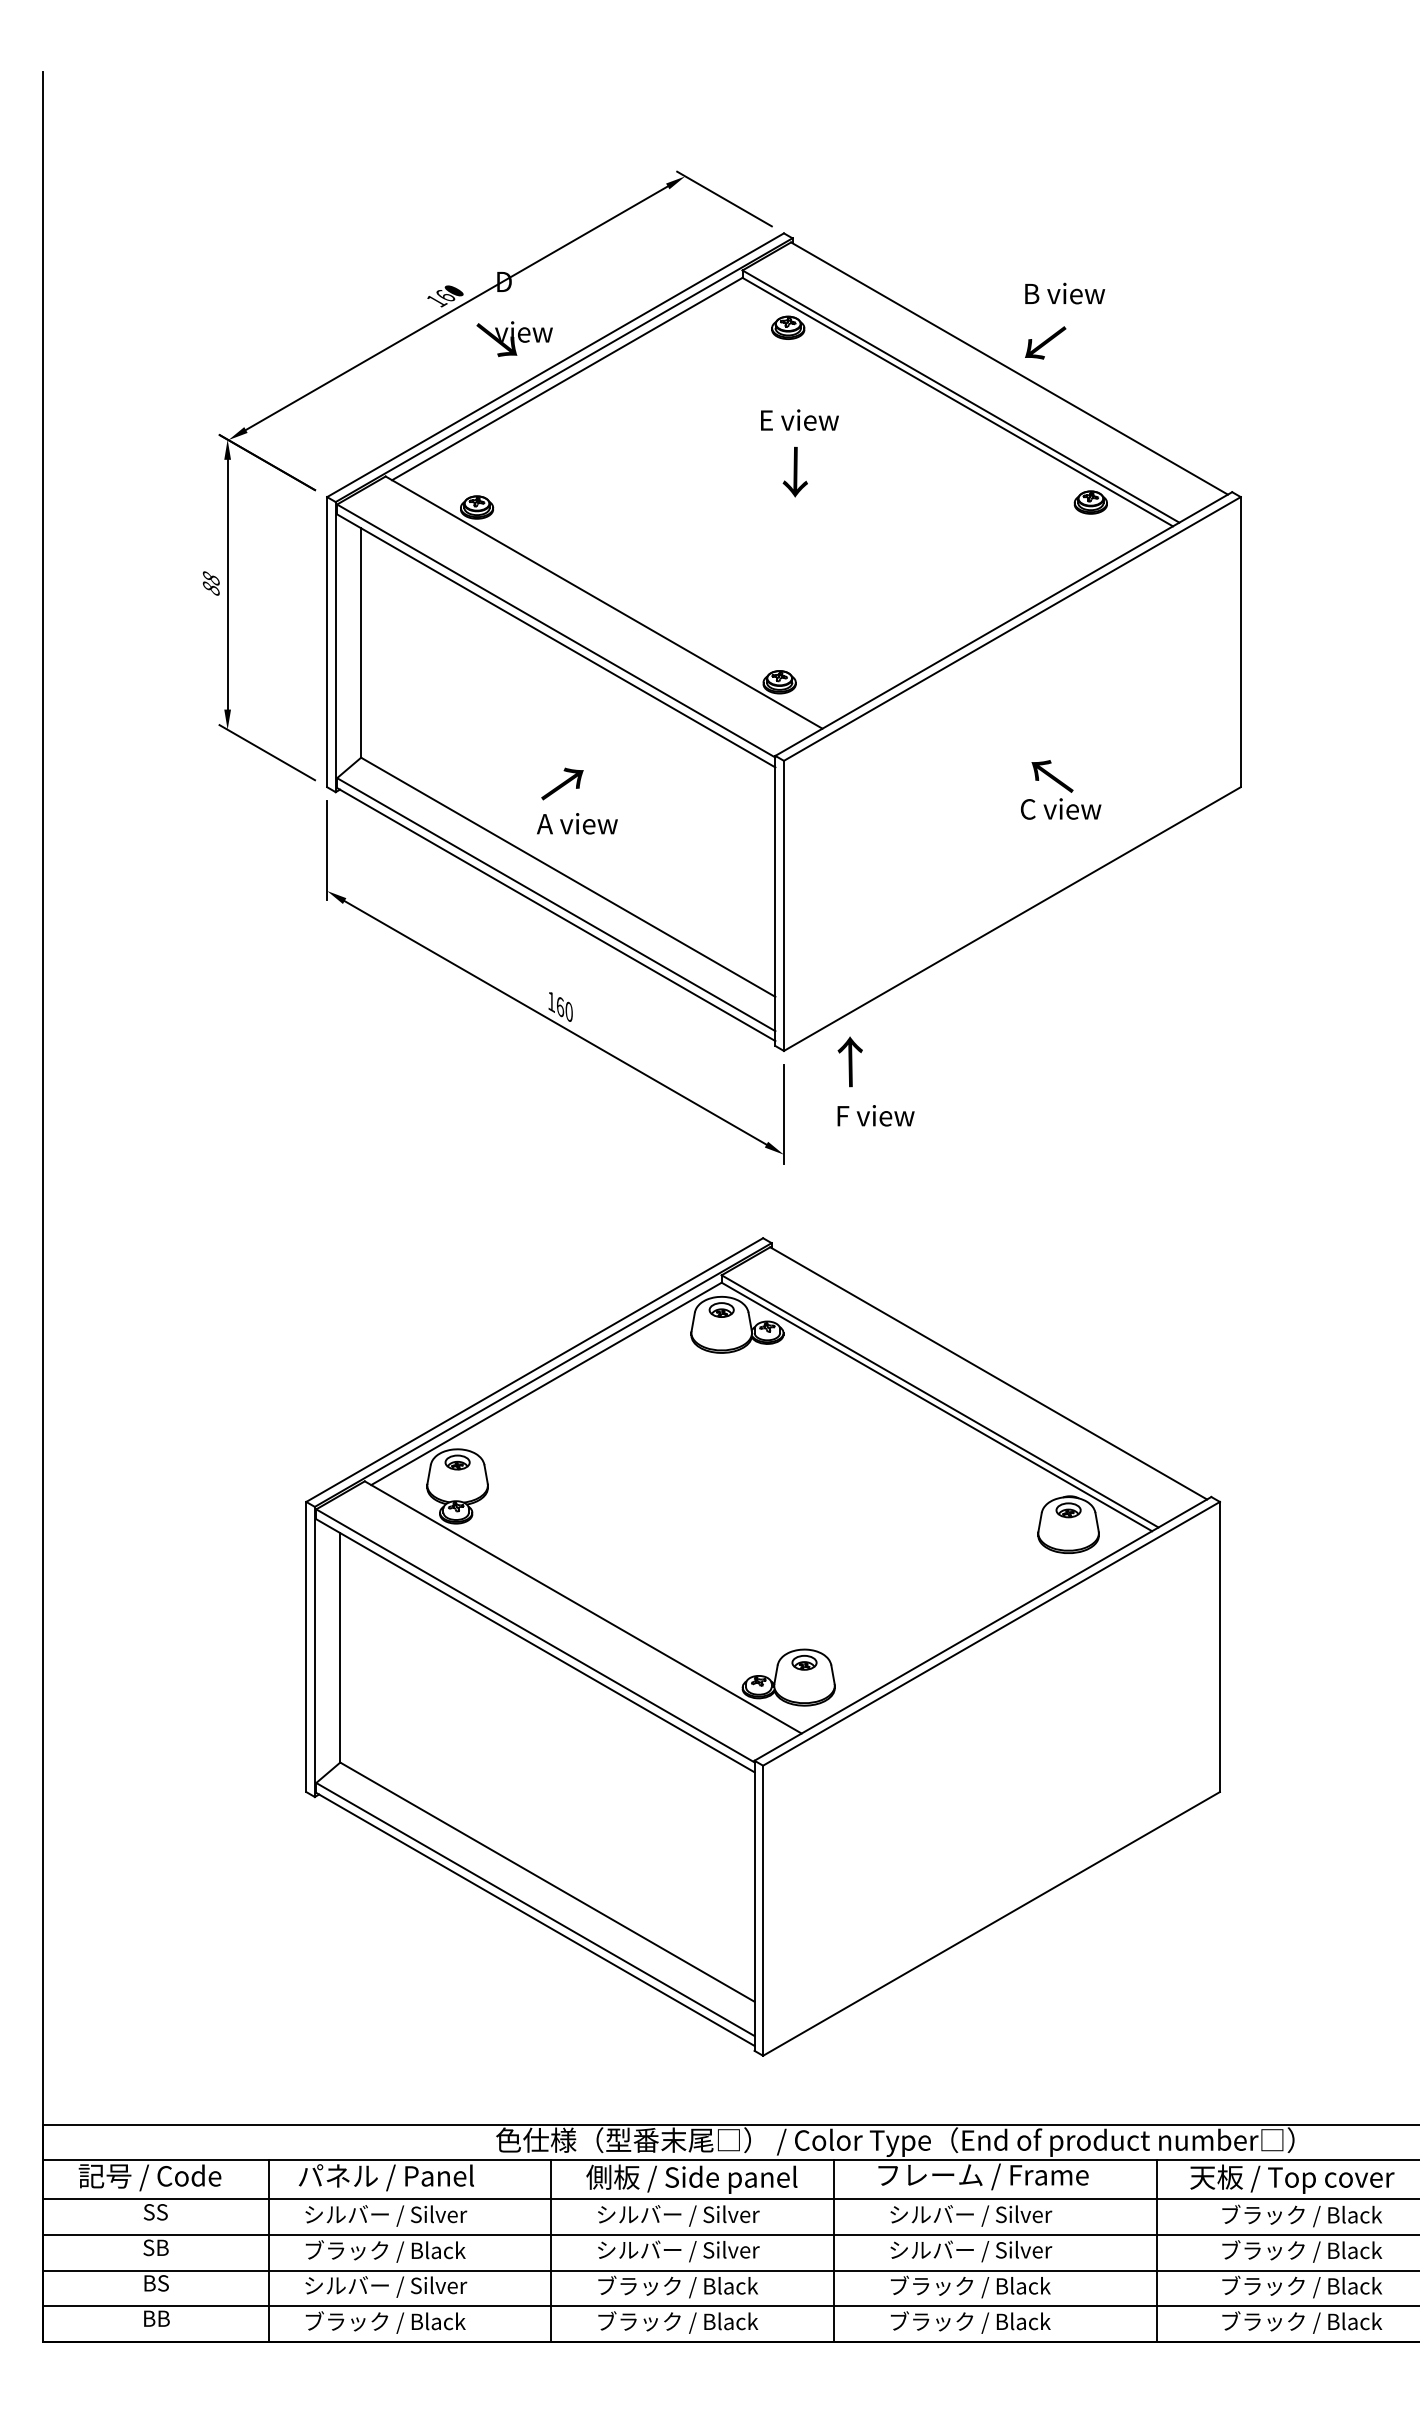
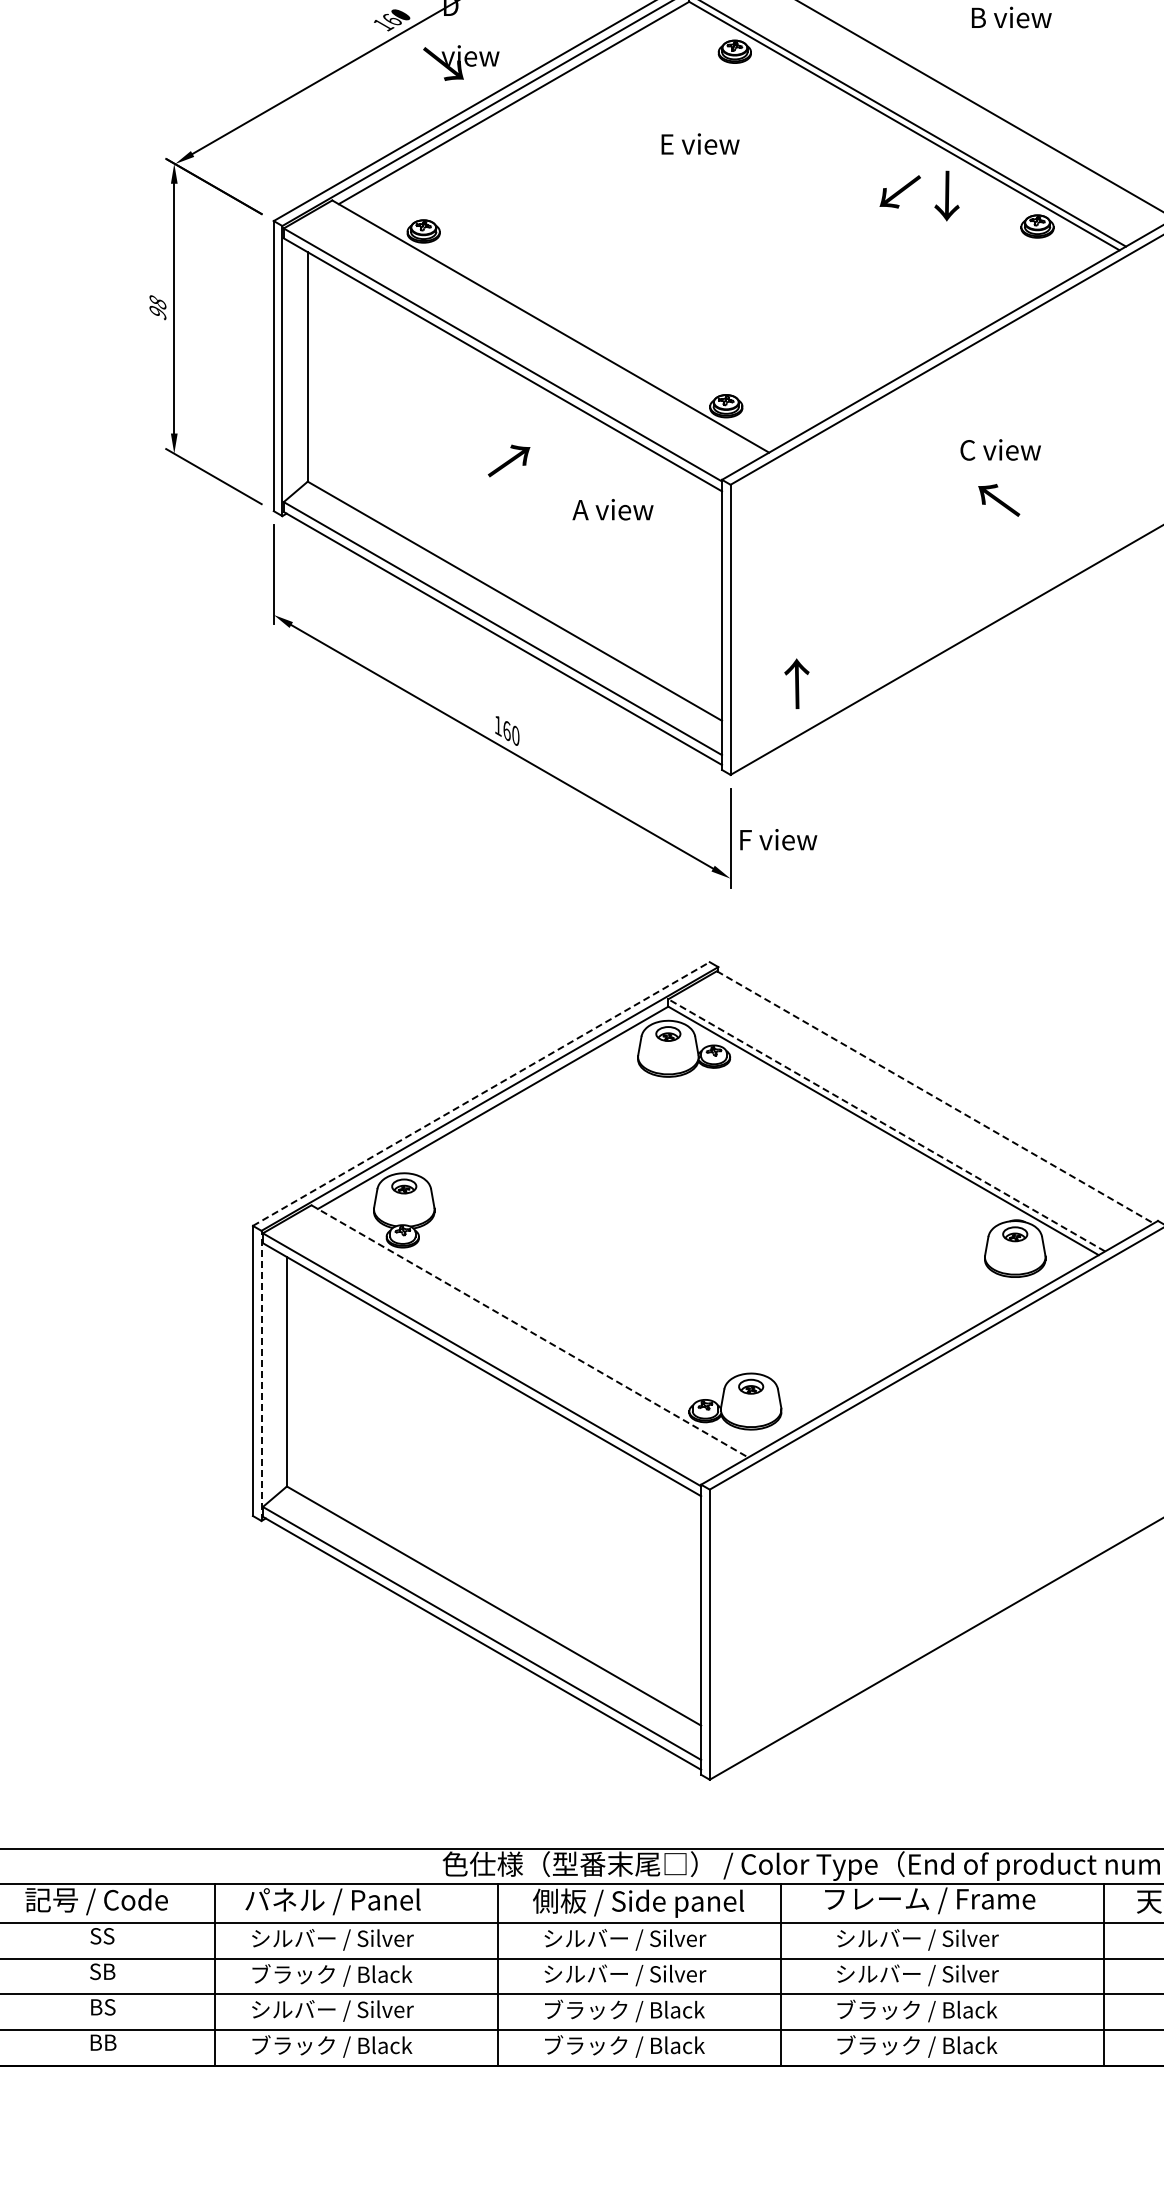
text: (1045, 342) -> (900, 191), moved
text: (799, 419) -> (700, 143), moved
text: (794, 472) -> (946, 196), moved
text: (210, 588) -> (157, 312), 88 -> 98
text: (562, 783) -> (509, 460), moved
text: (1061, 808) -> (1001, 449), moved
text: (577, 823) -> (613, 509), moved
text: (849, 1061) -> (796, 683), moved
text: (875, 1115) -> (778, 839), moved
line: (534, 1370) -> (481, 1094), solid -> dashed
line: (989, 1373) -> (936, 1097), solid -> dashed
line: (939, 1401) -> (886, 1125), solid -> dashed
line: (583, 1607) -> (530, 1331), solid -> dashed
line: (314, 1651) -> (261, 1375), solid -> dashed

